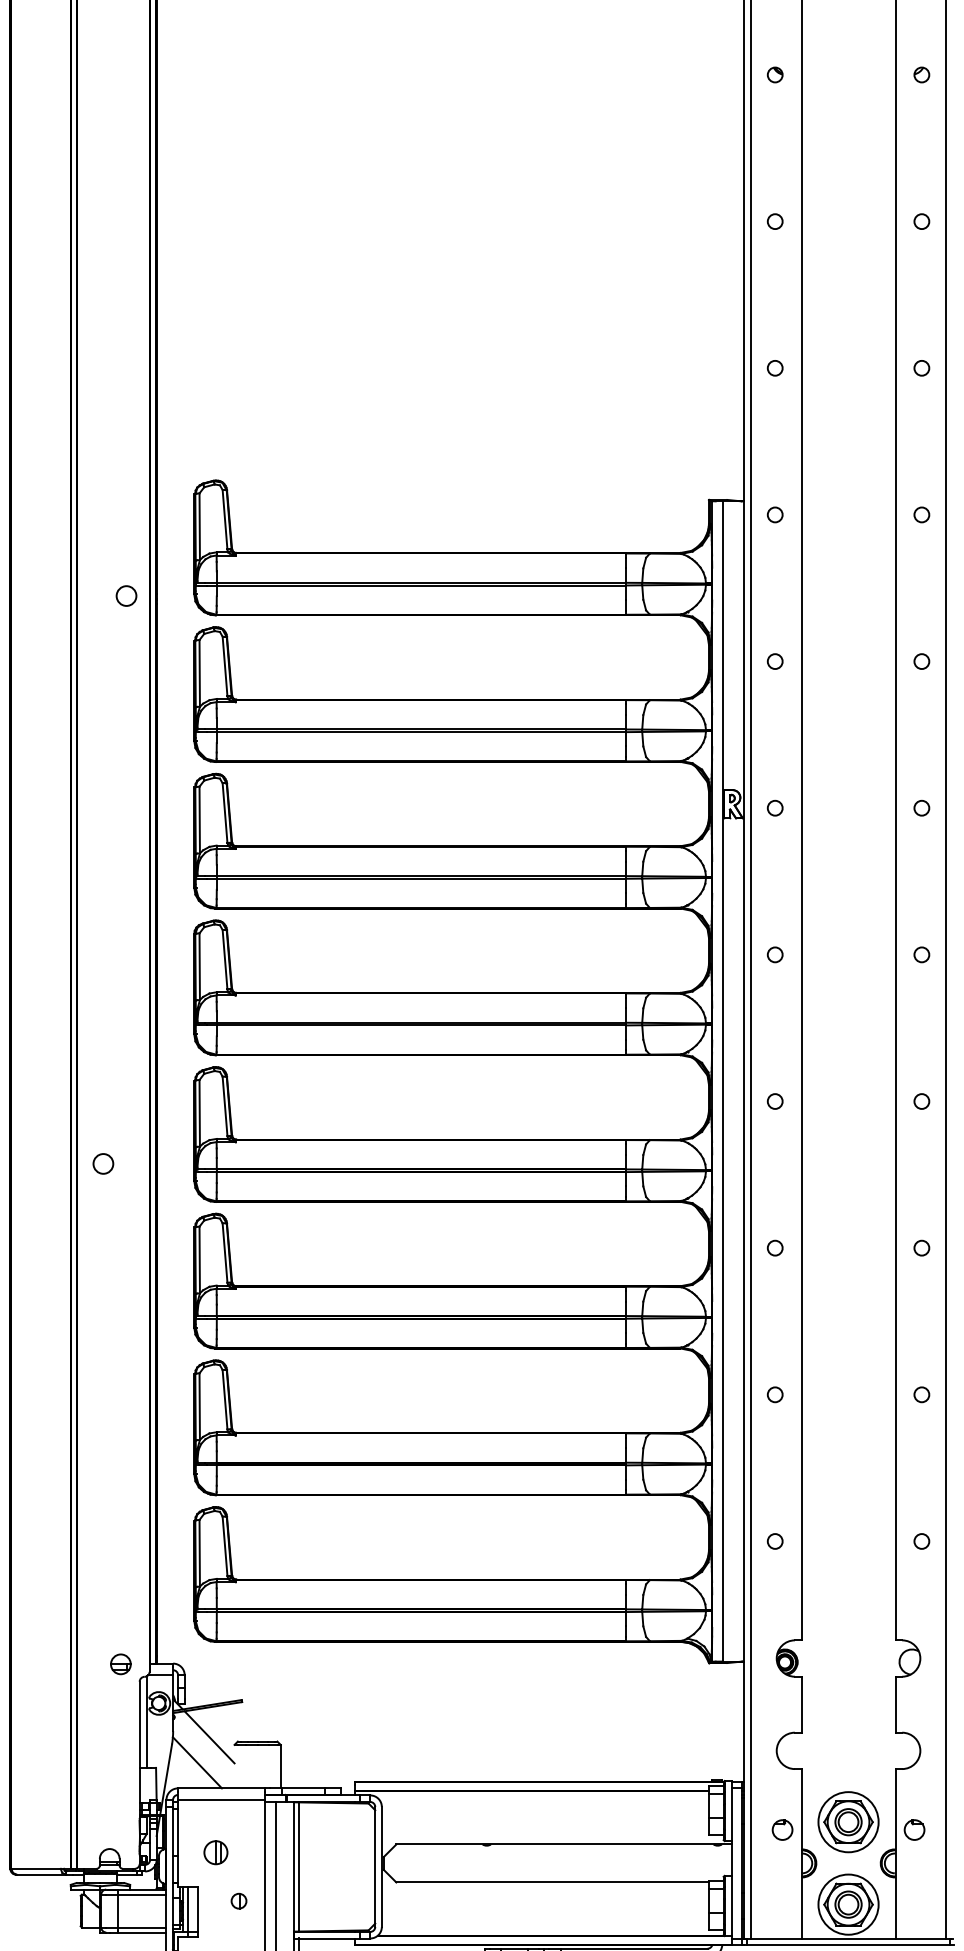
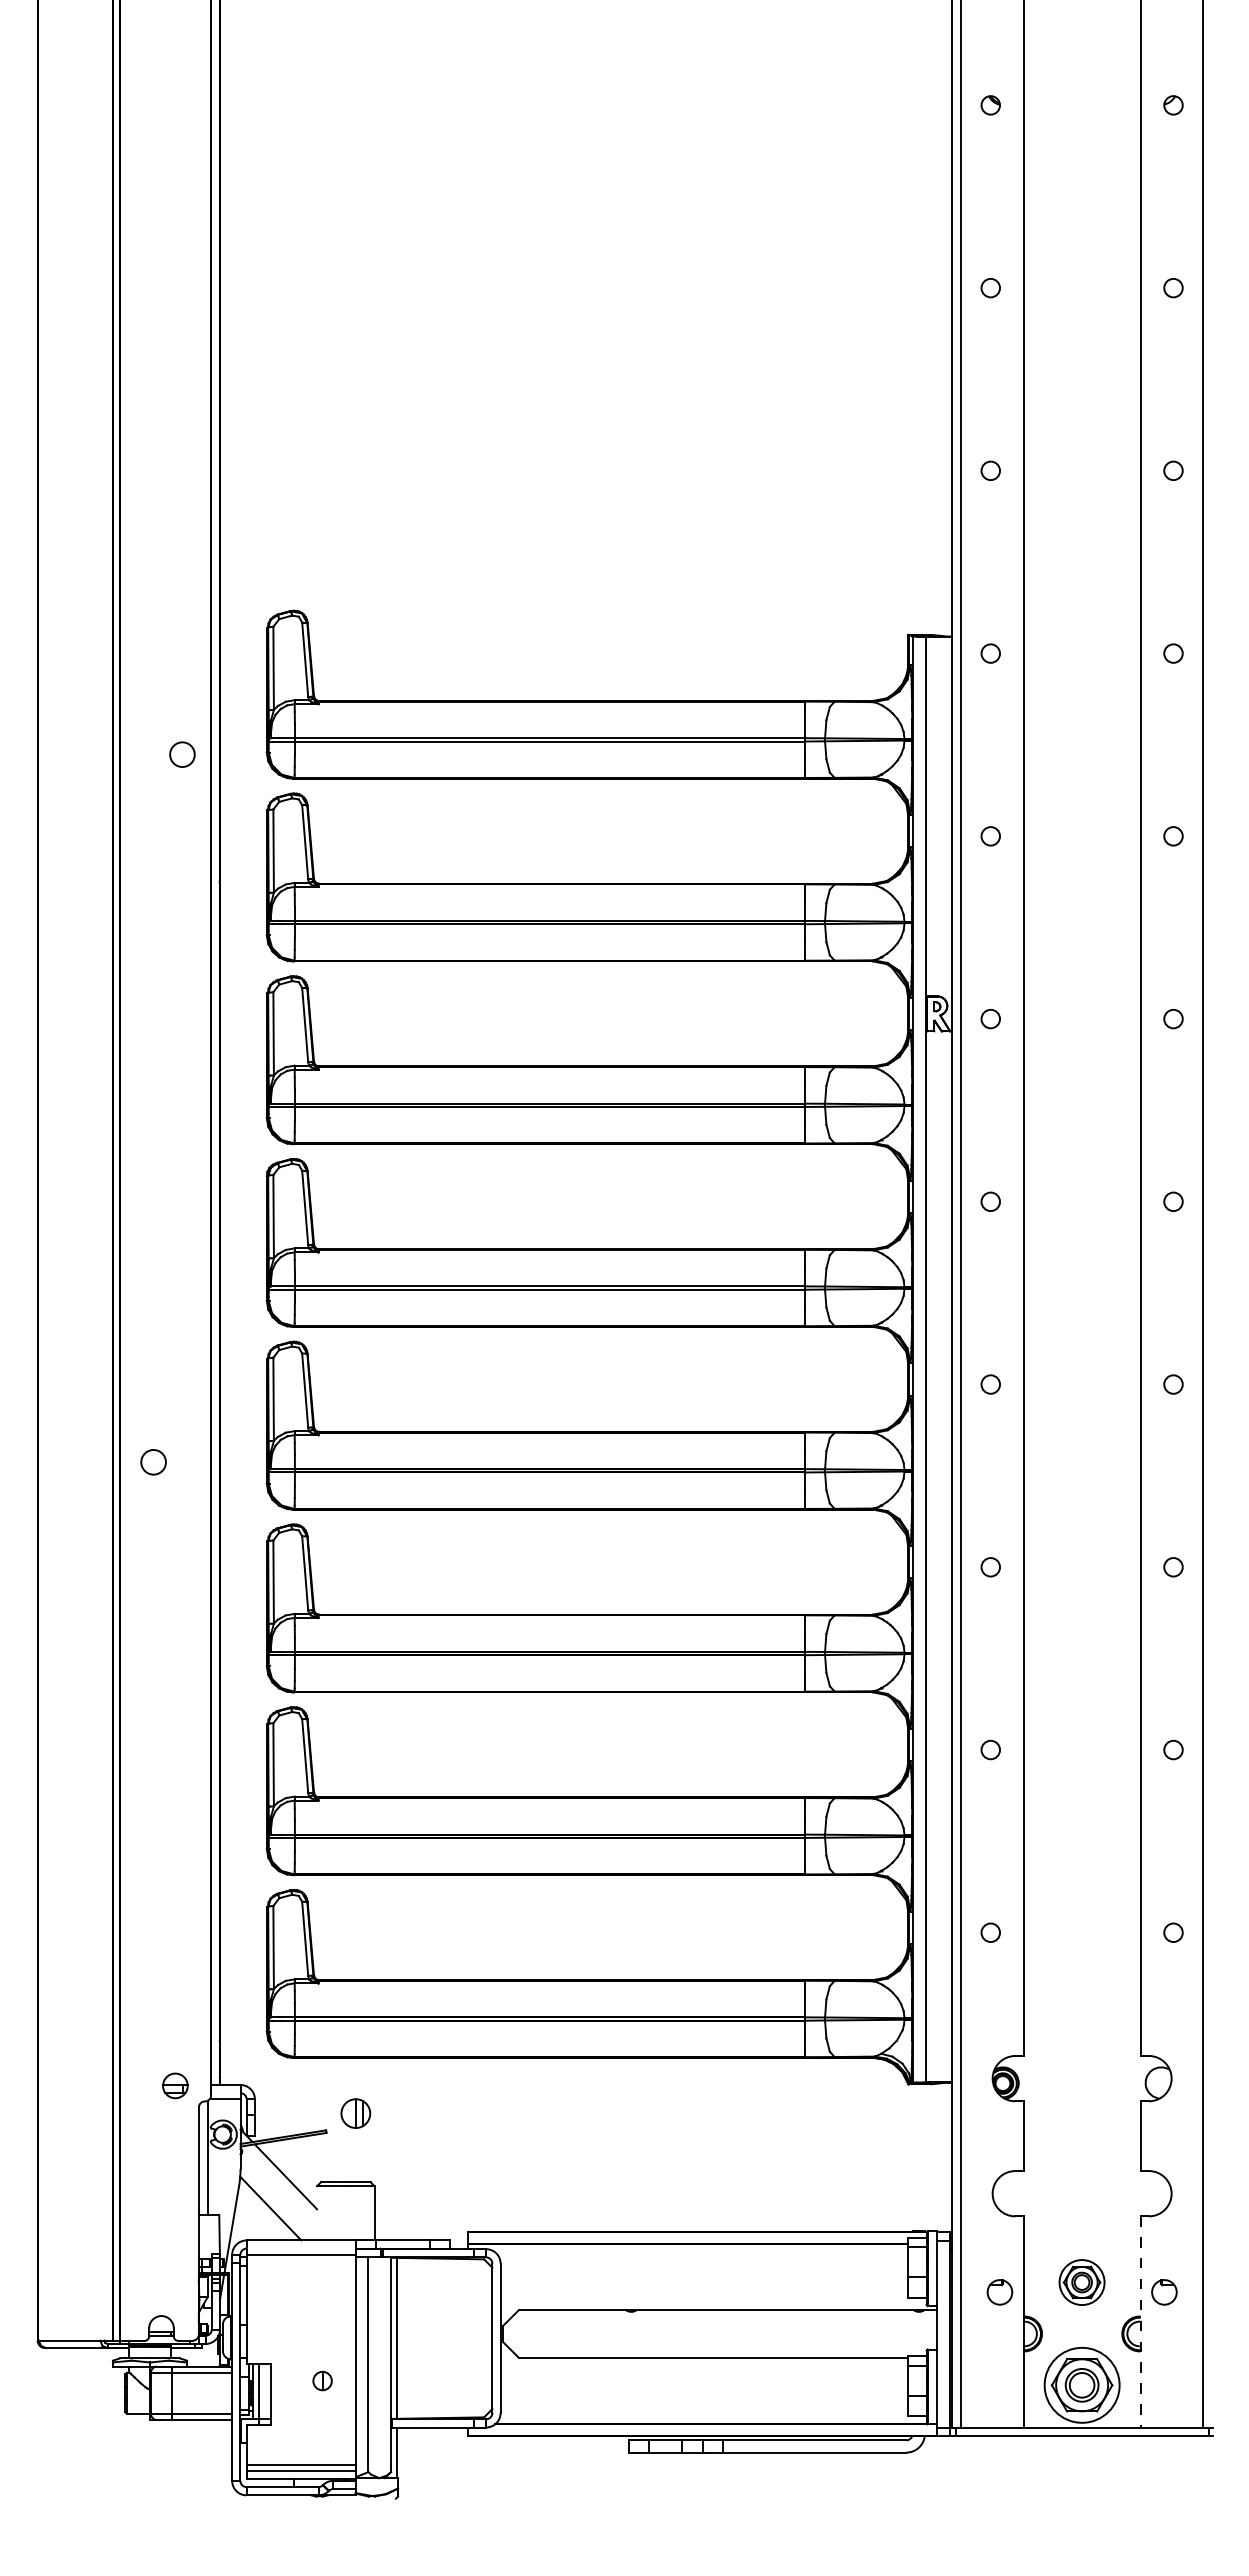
part: (848, 1822) -> (1081, 2282), size x0.6
part: (215, 1852) -> (355, 2113), moved
line: (895, 1853) -> (1140, 2321), solid -> dashed

